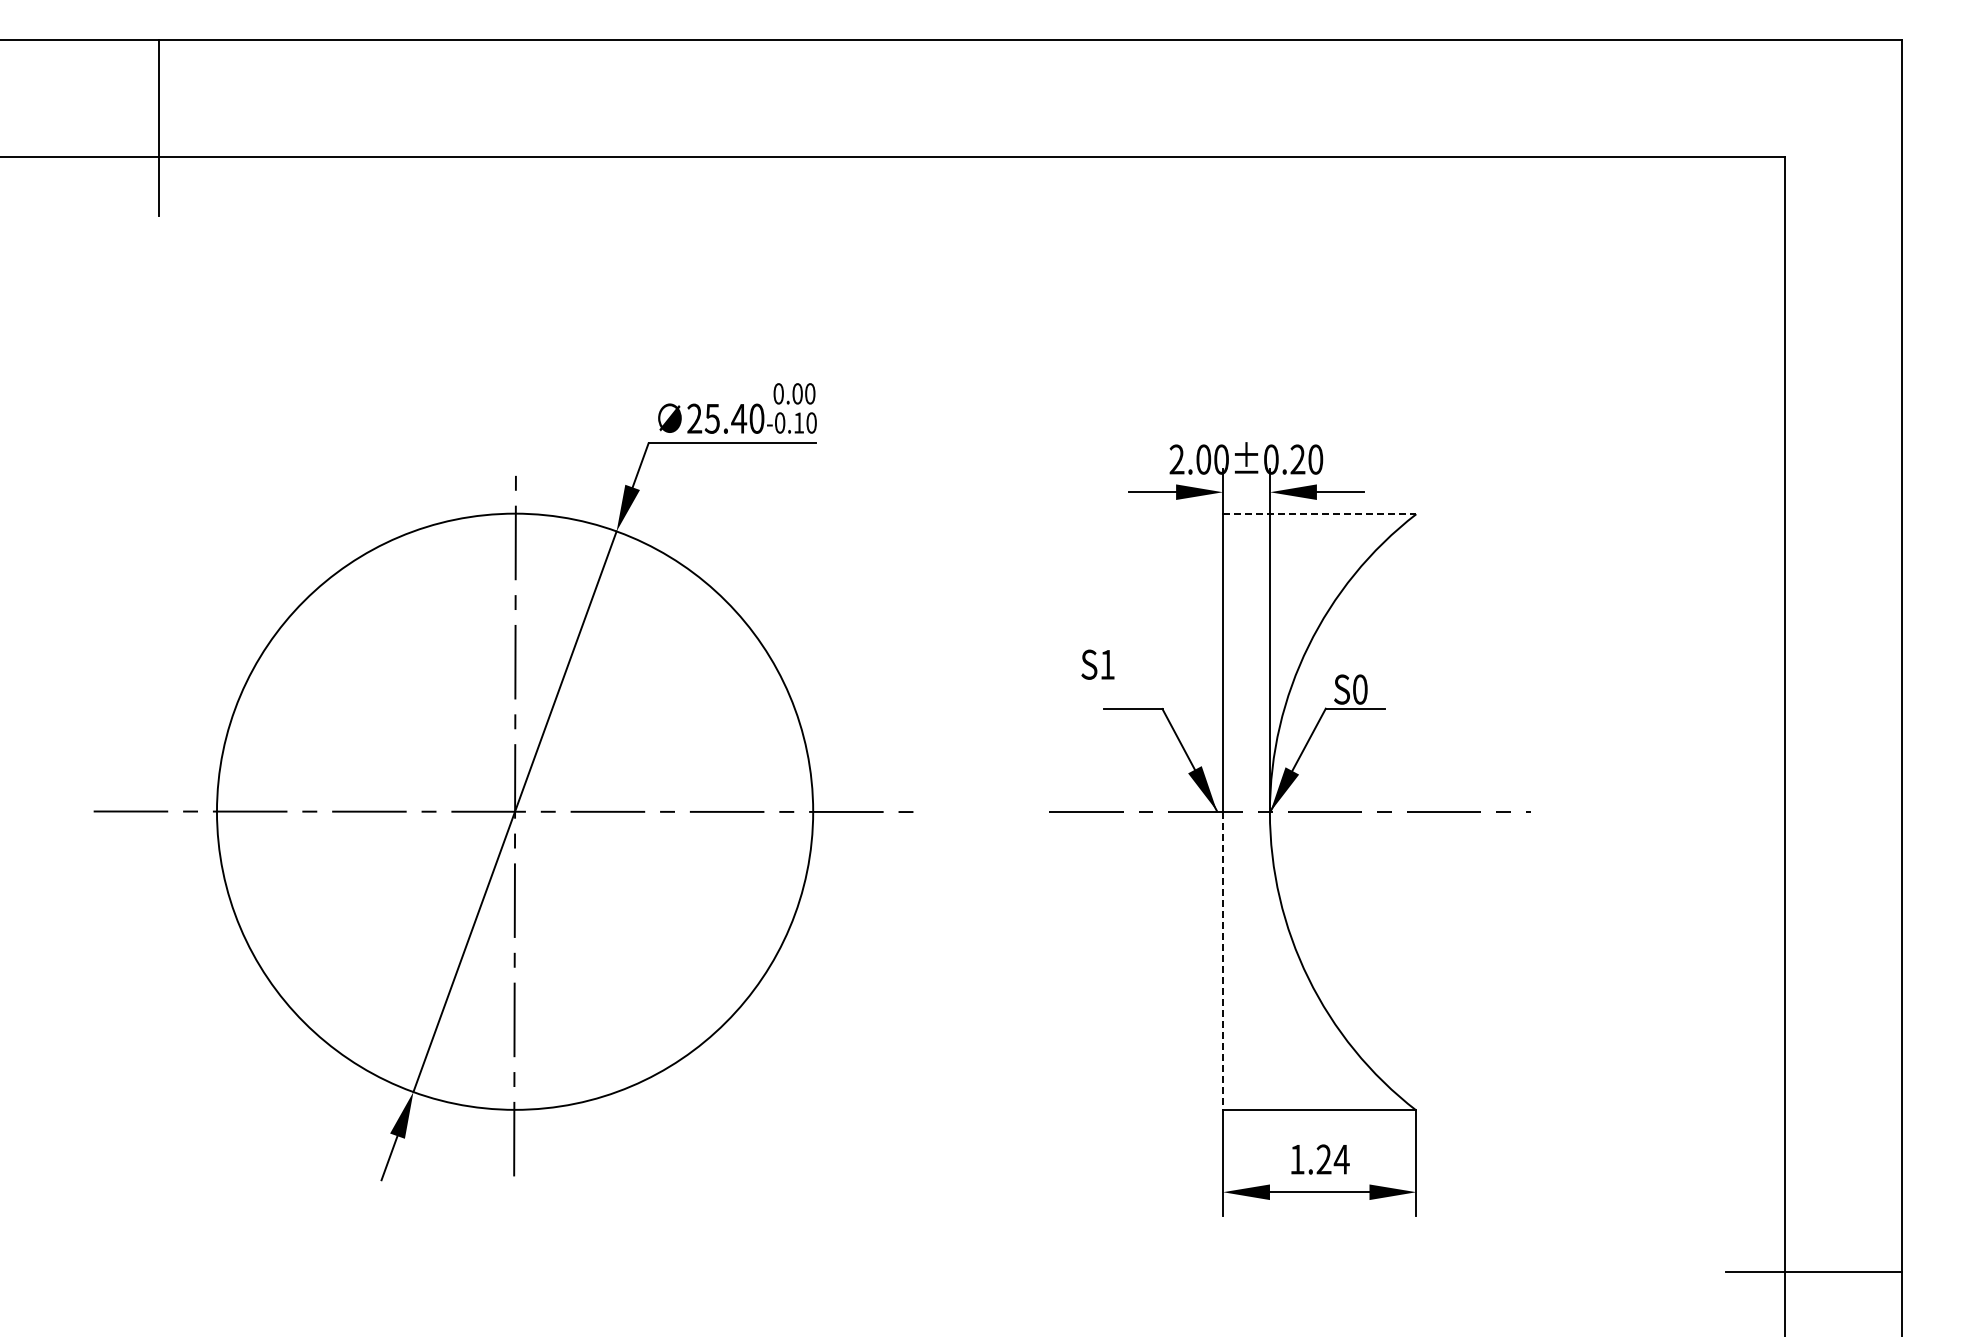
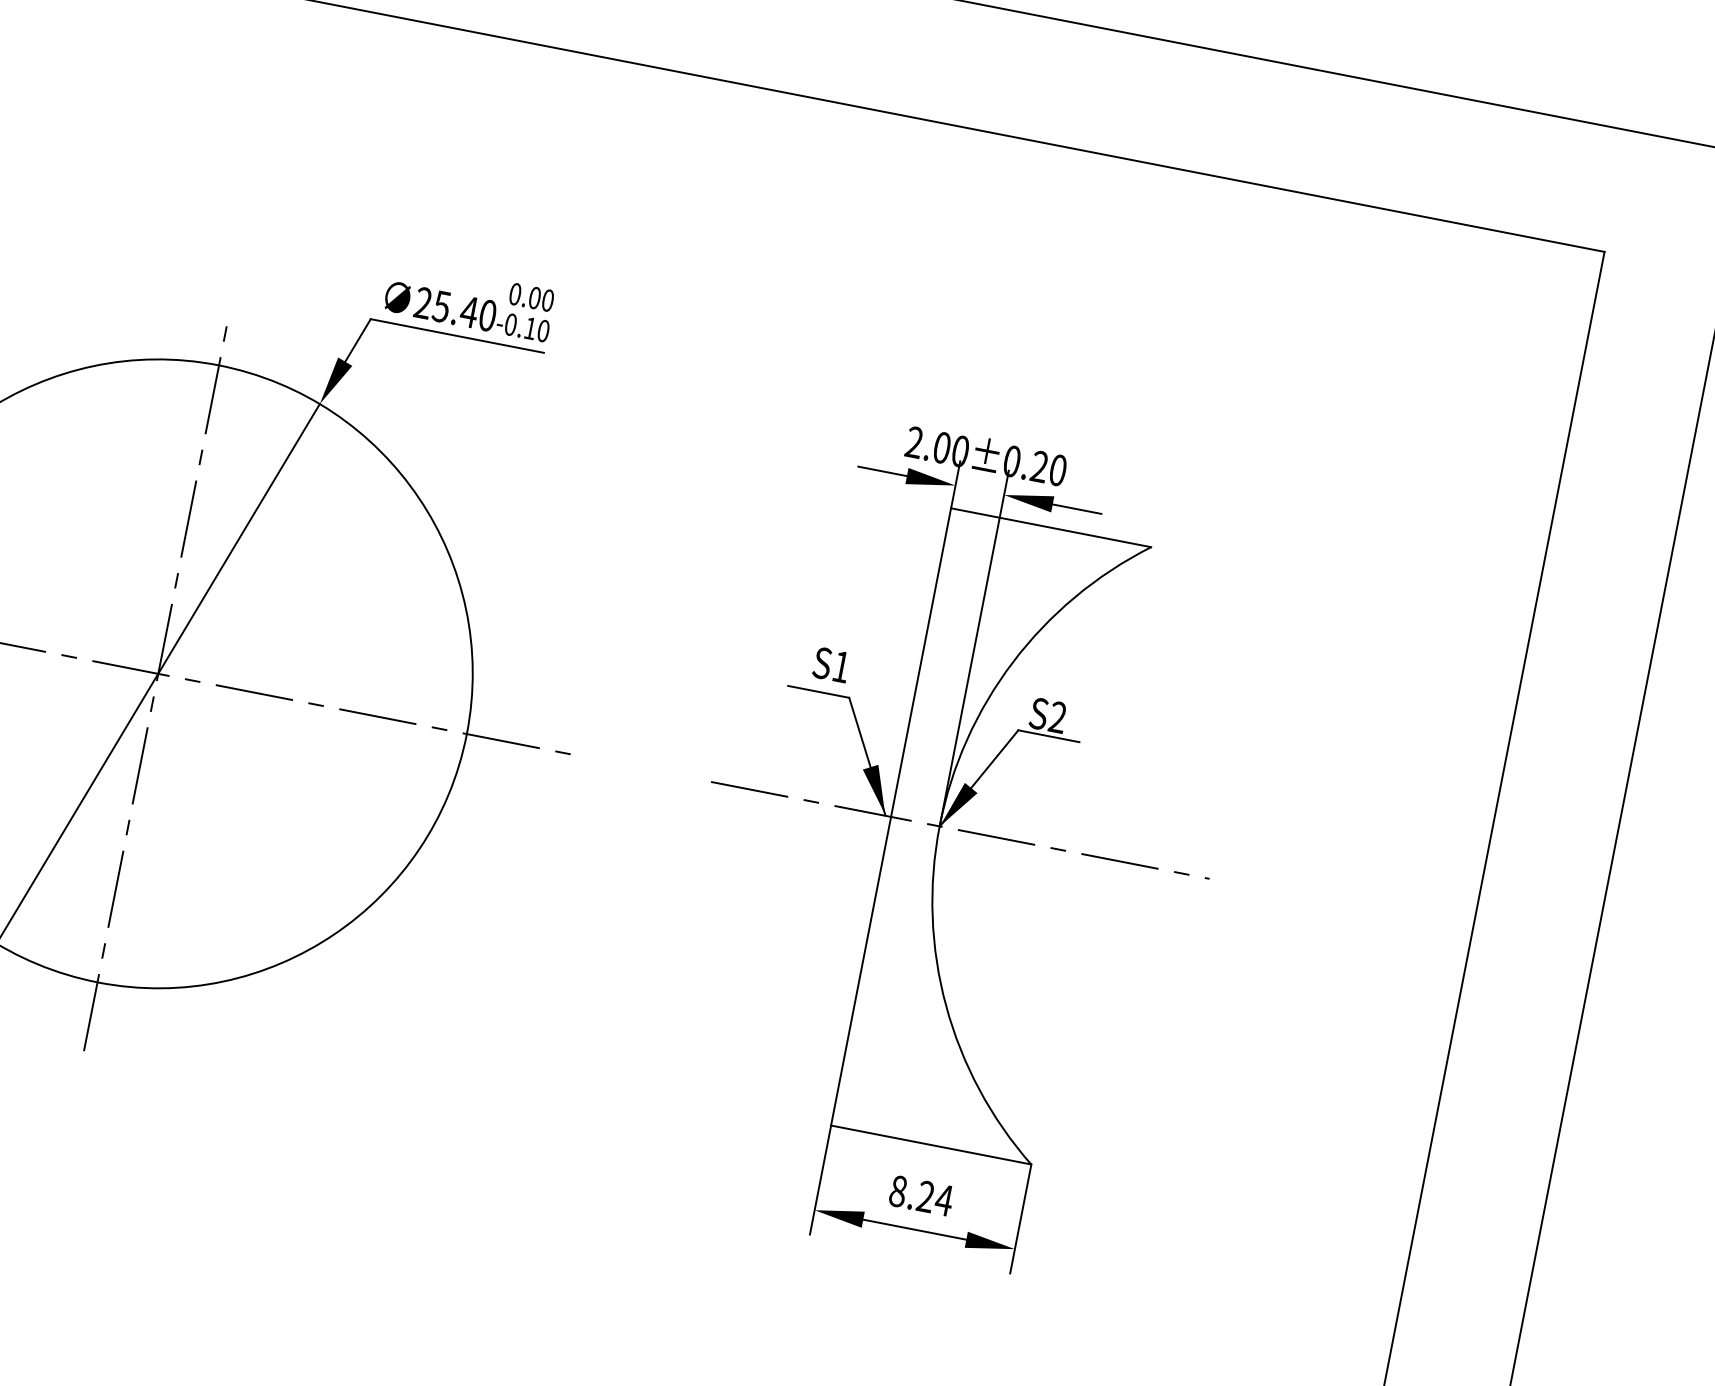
line: (1319, 514) -> (1050, 527), dashed -> solid
text: (1097, 664) -> (830, 664), moved
text: (1359, 689) -> (1057, 717), S0 -> S2
line: (1222, 961) -> (860, 971), dashed -> solid
text: (1297, 1159) -> (898, 1191), 1.24 -> 8.24

